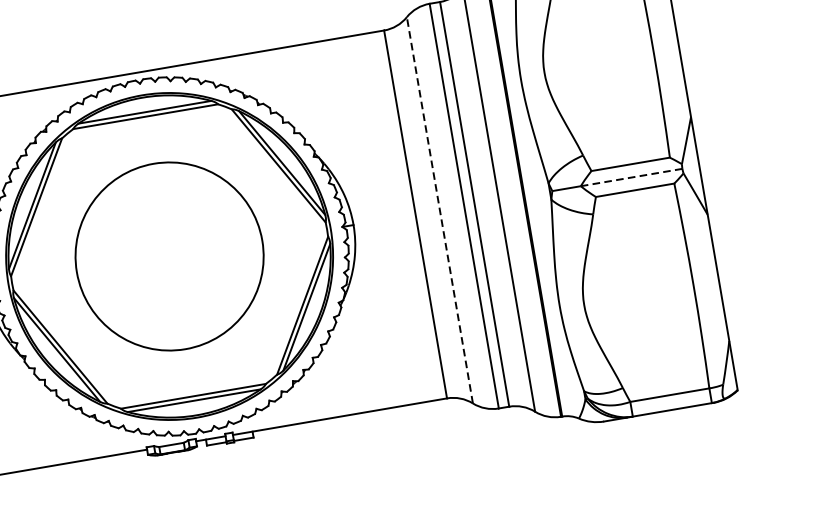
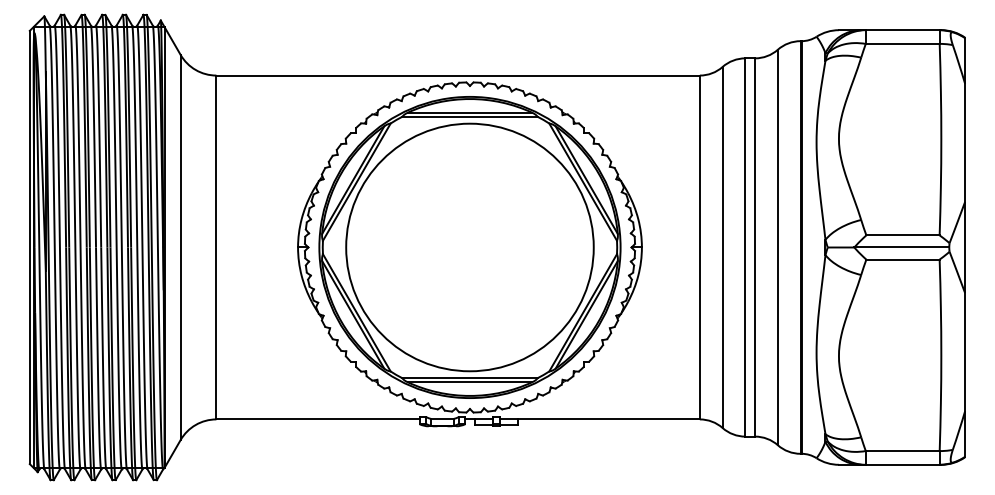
line: (632, 177) -> (902, 247), dashed -> solid
line: (439, 210) -> (722, 247), dashed -> solid
circle: (169, 256) -> (469, 247), size x1.43

